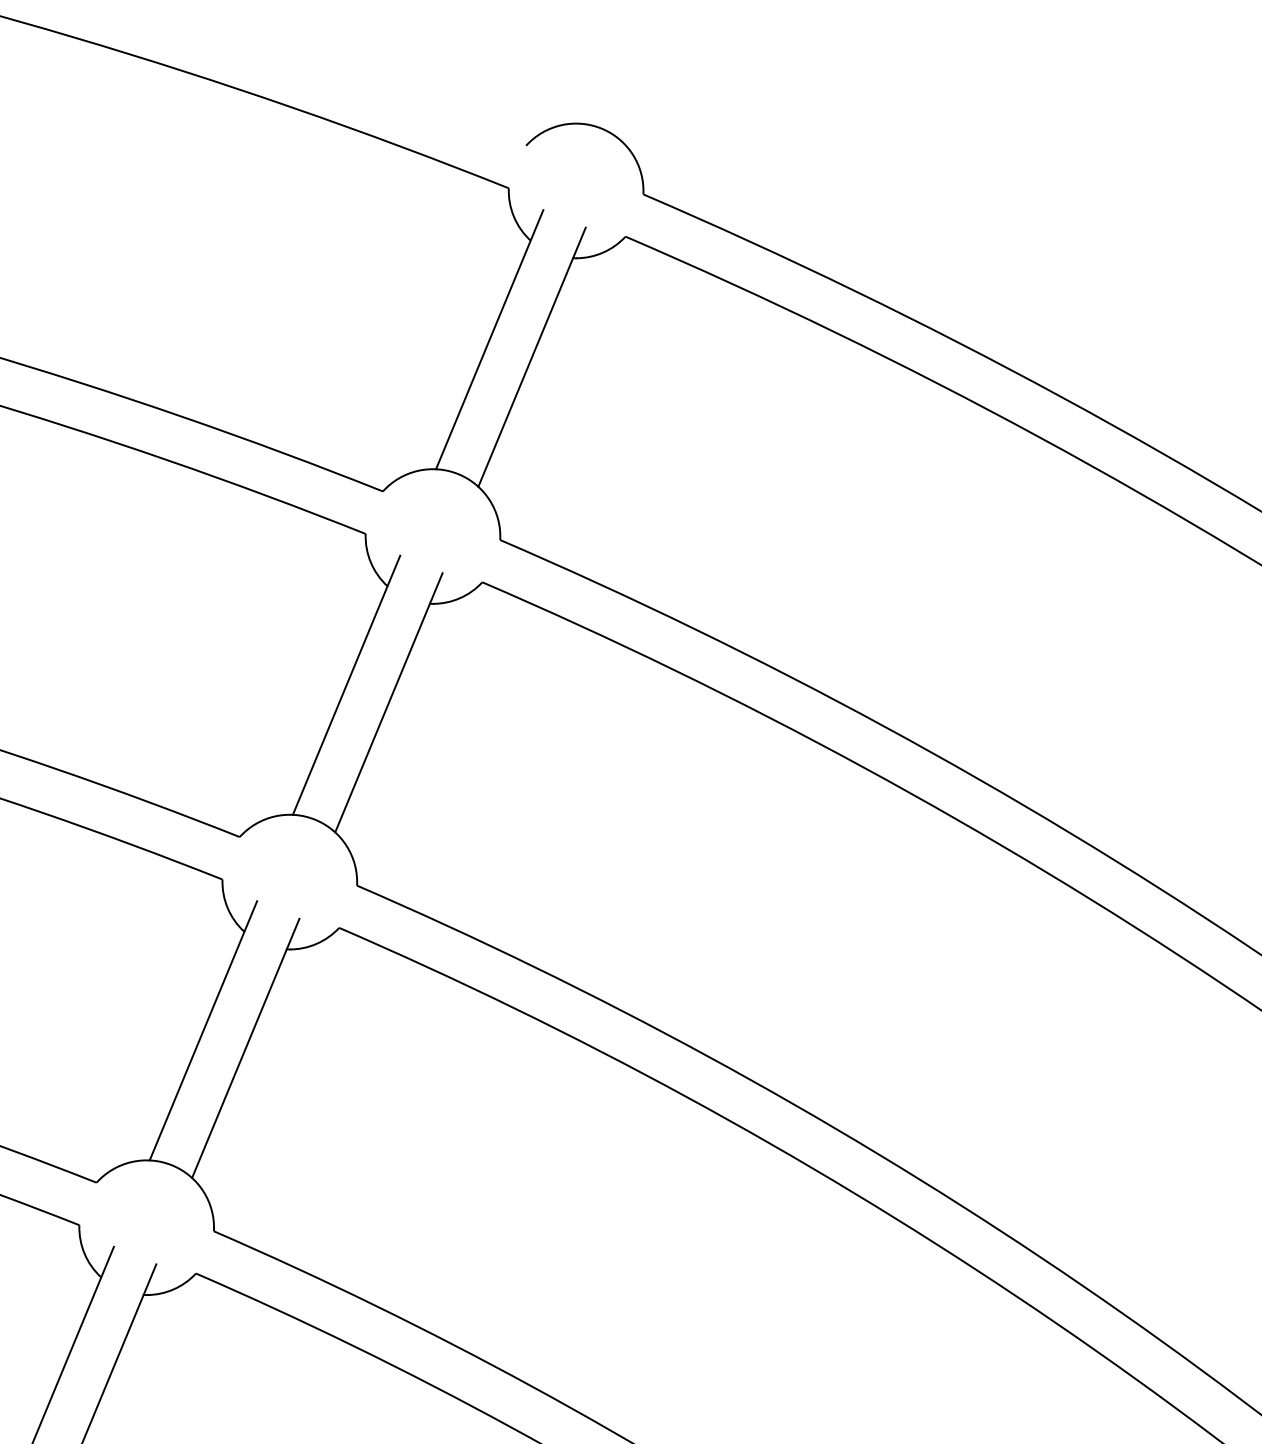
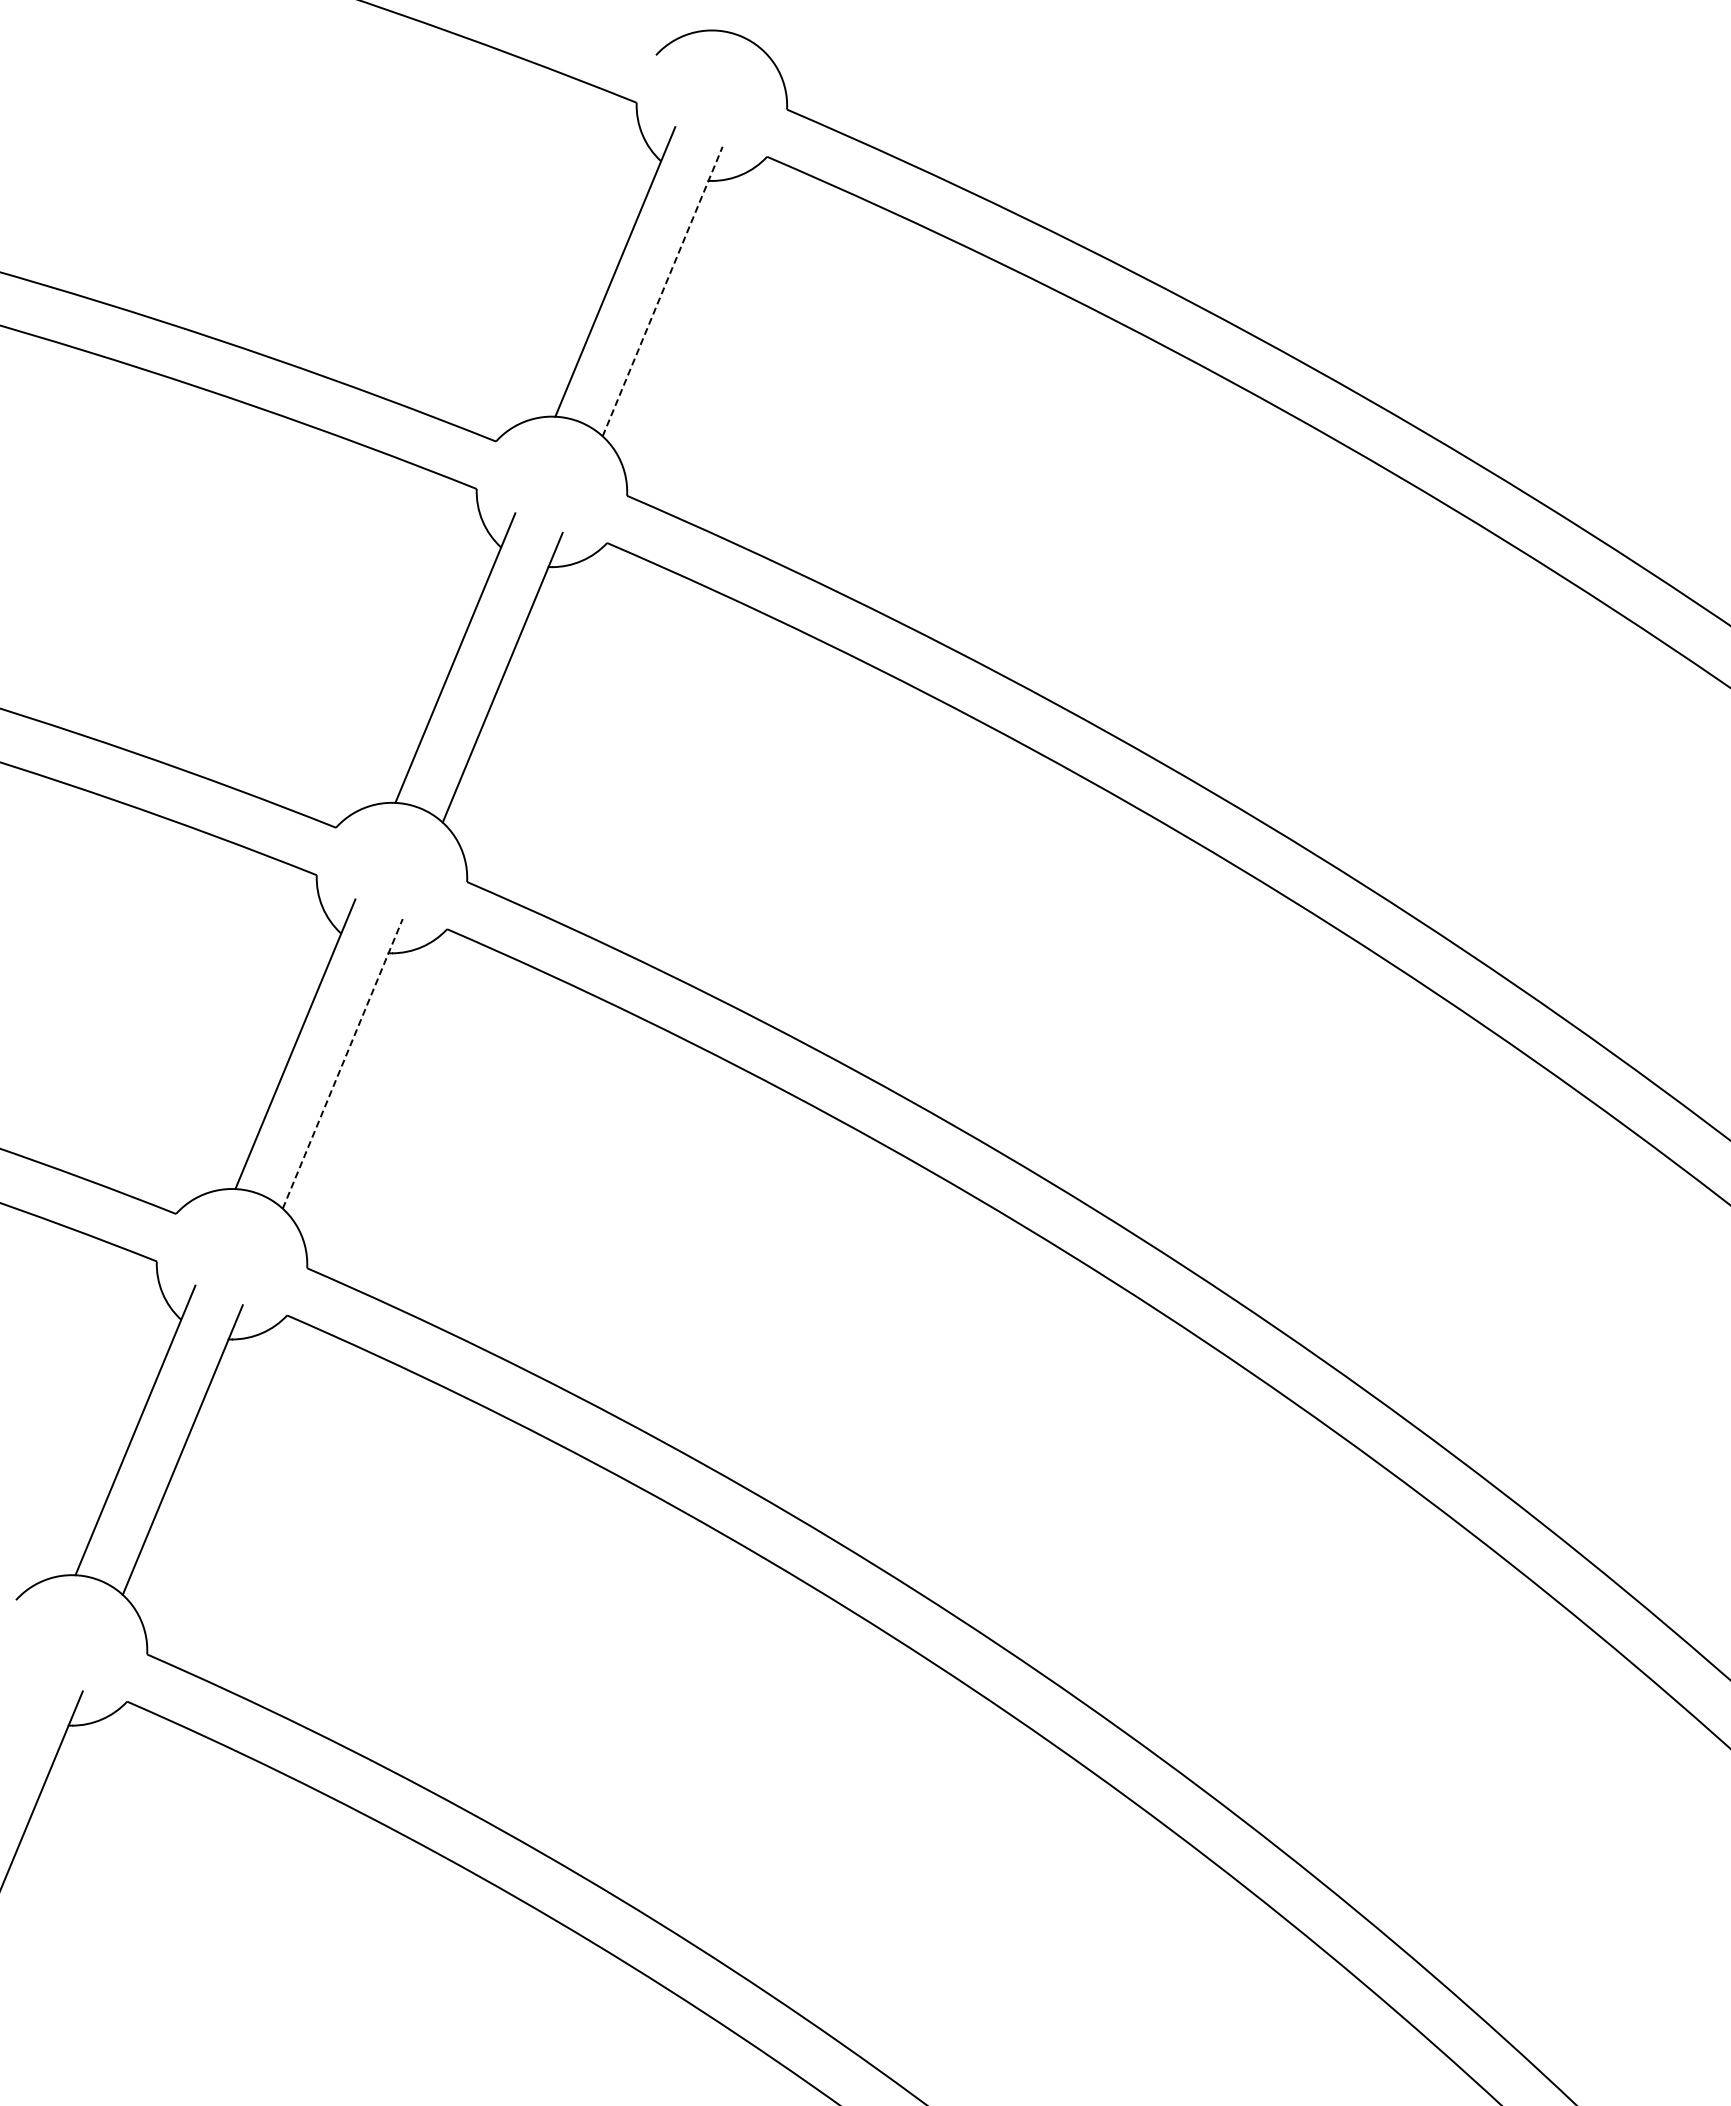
line: (531, 357) -> (662, 291), solid -> dashed
line: (245, 1048) -> (342, 1063), solid -> dashed

